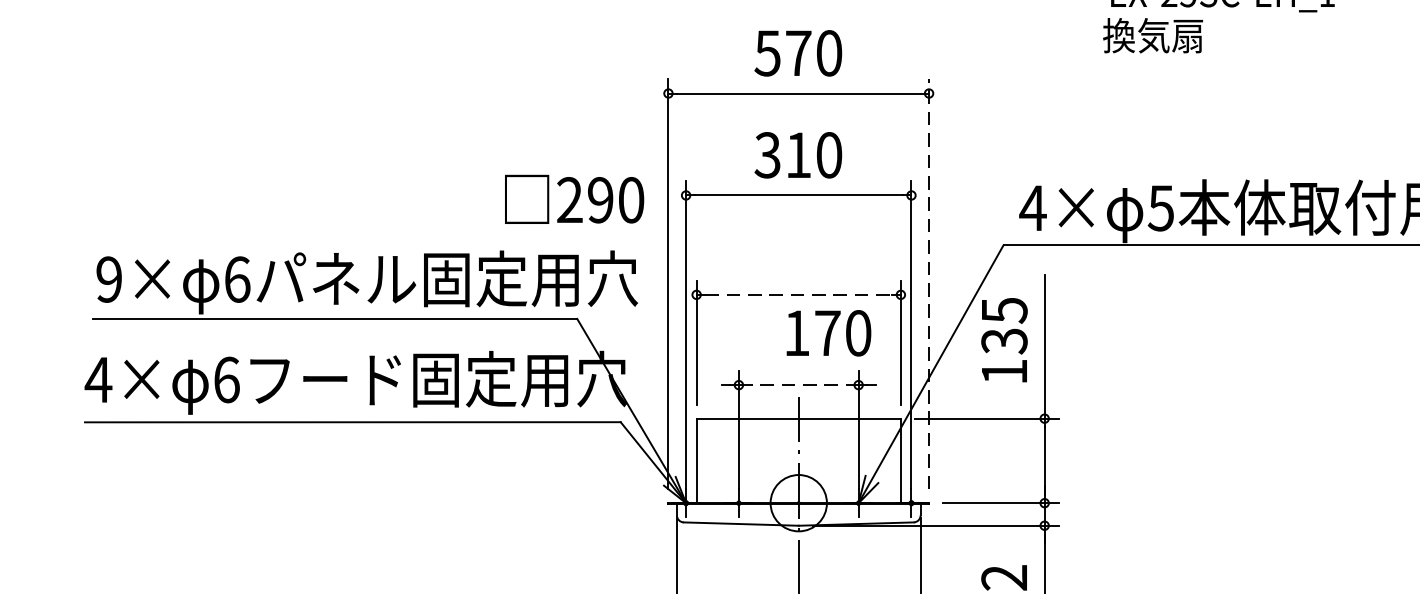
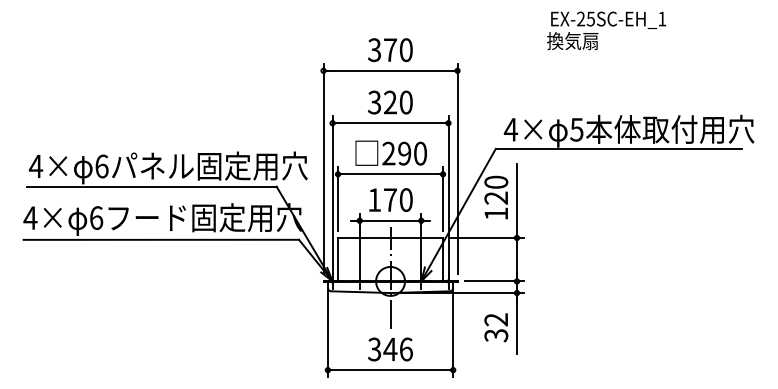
text: (767, 52) -> (374, 49), 570 -> 370
text: (798, 155) -> (390, 102), 310 -> 320
text: (573, 197) -> (390, 152), moved
text: (108, 279) -> (35, 166), 9× -> 4×
line: (928, 283) -> (457, 168), dashed -> solid
line: (800, 295) -> (391, 174), dashed -> solid
text: (1004, 324) -> (496, 189), 135 -> 120
text: (827, 332) -> (390, 199), moved
line: (798, 384) -> (390, 220), dashed -> solid

